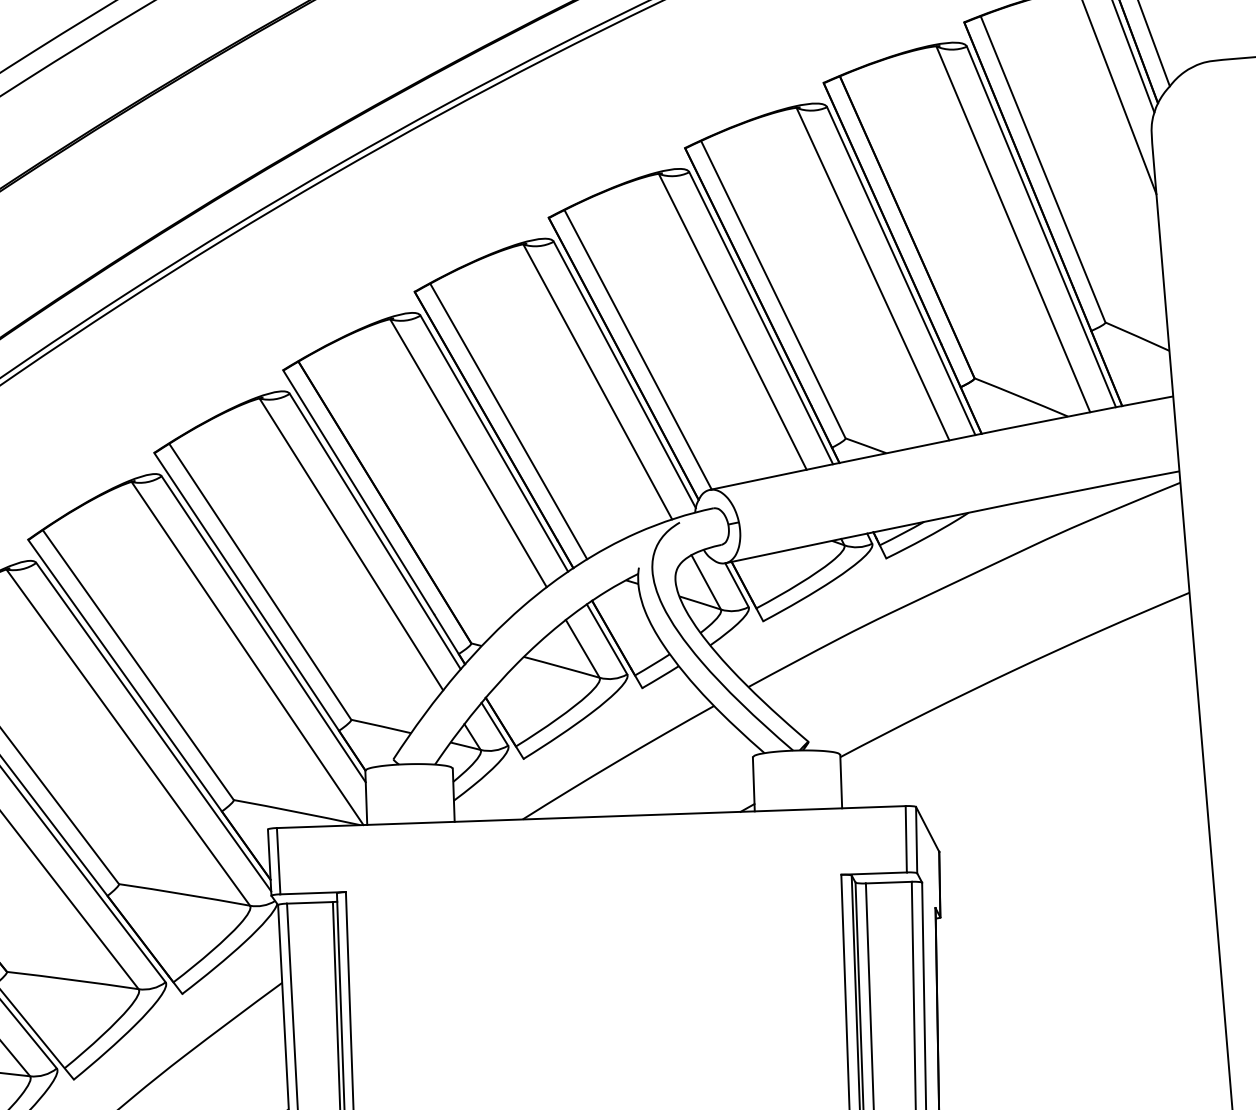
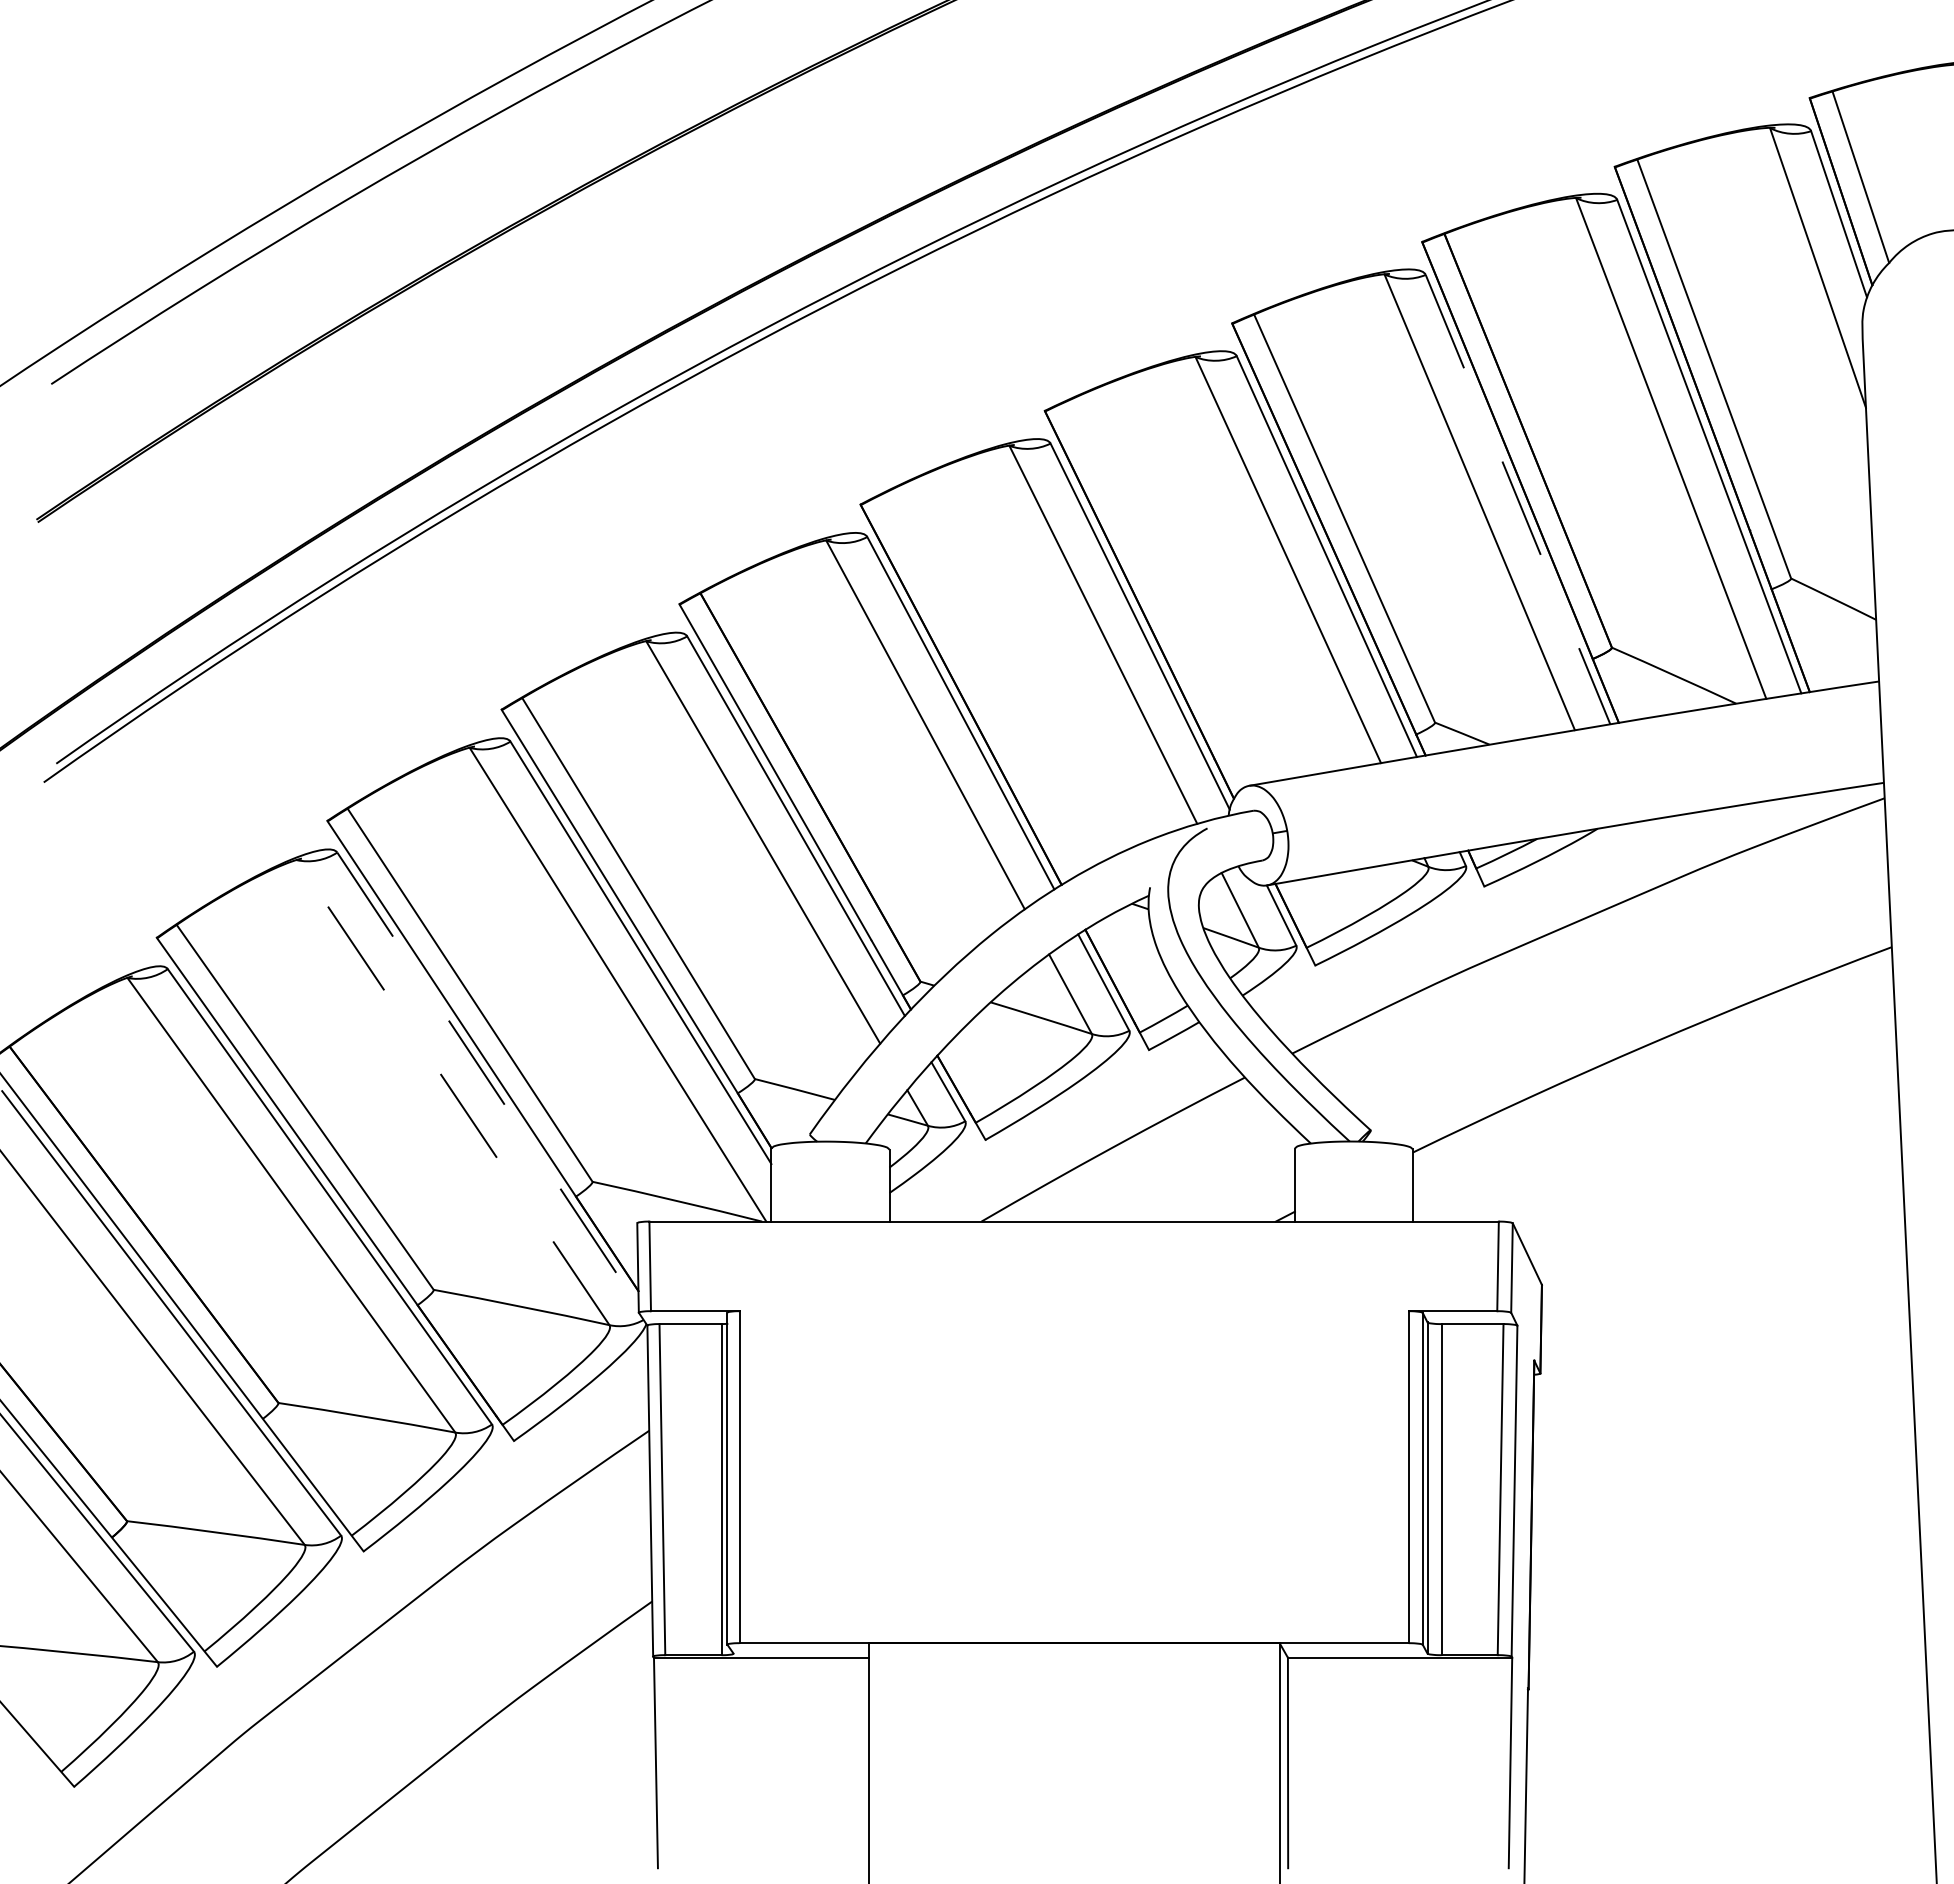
line: (901, 271) -> (1518, 499), solid -> dashed
line: (638, 349) -> (1159, 593), removed
line: (508, 421) -> (980, 683), removed
line: (154, 727) -> (488, 1079), solid -> dashed
line: (127, 737) -> (452, 1092), solid -> dashed

